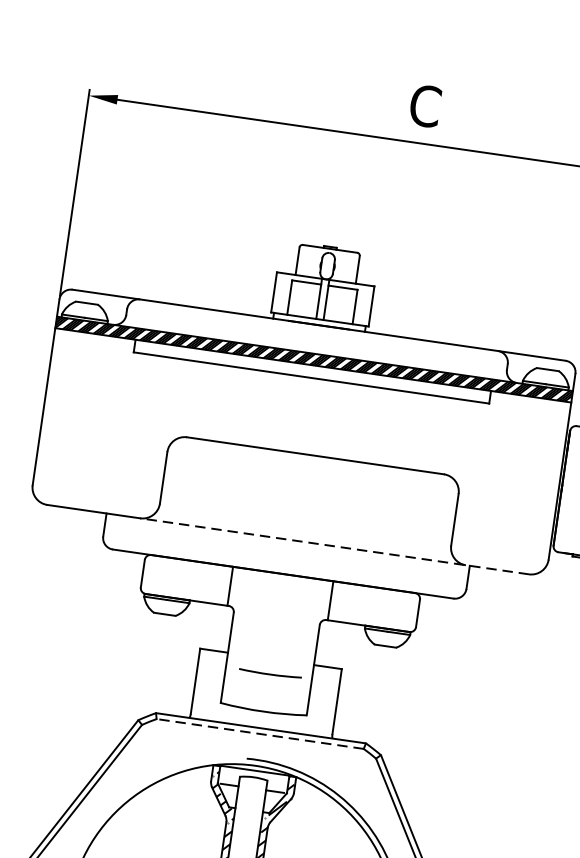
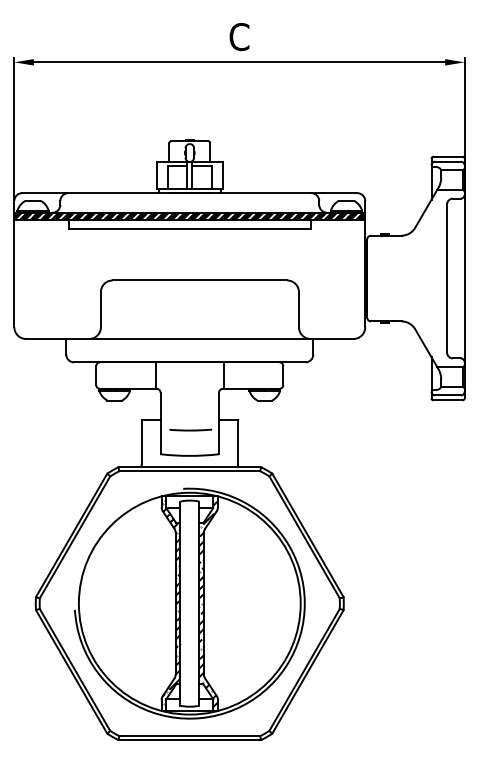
line: (333, 545) -> (220, 338), dashed -> solid
line: (259, 734) -> (189, 471), dashed -> solid

